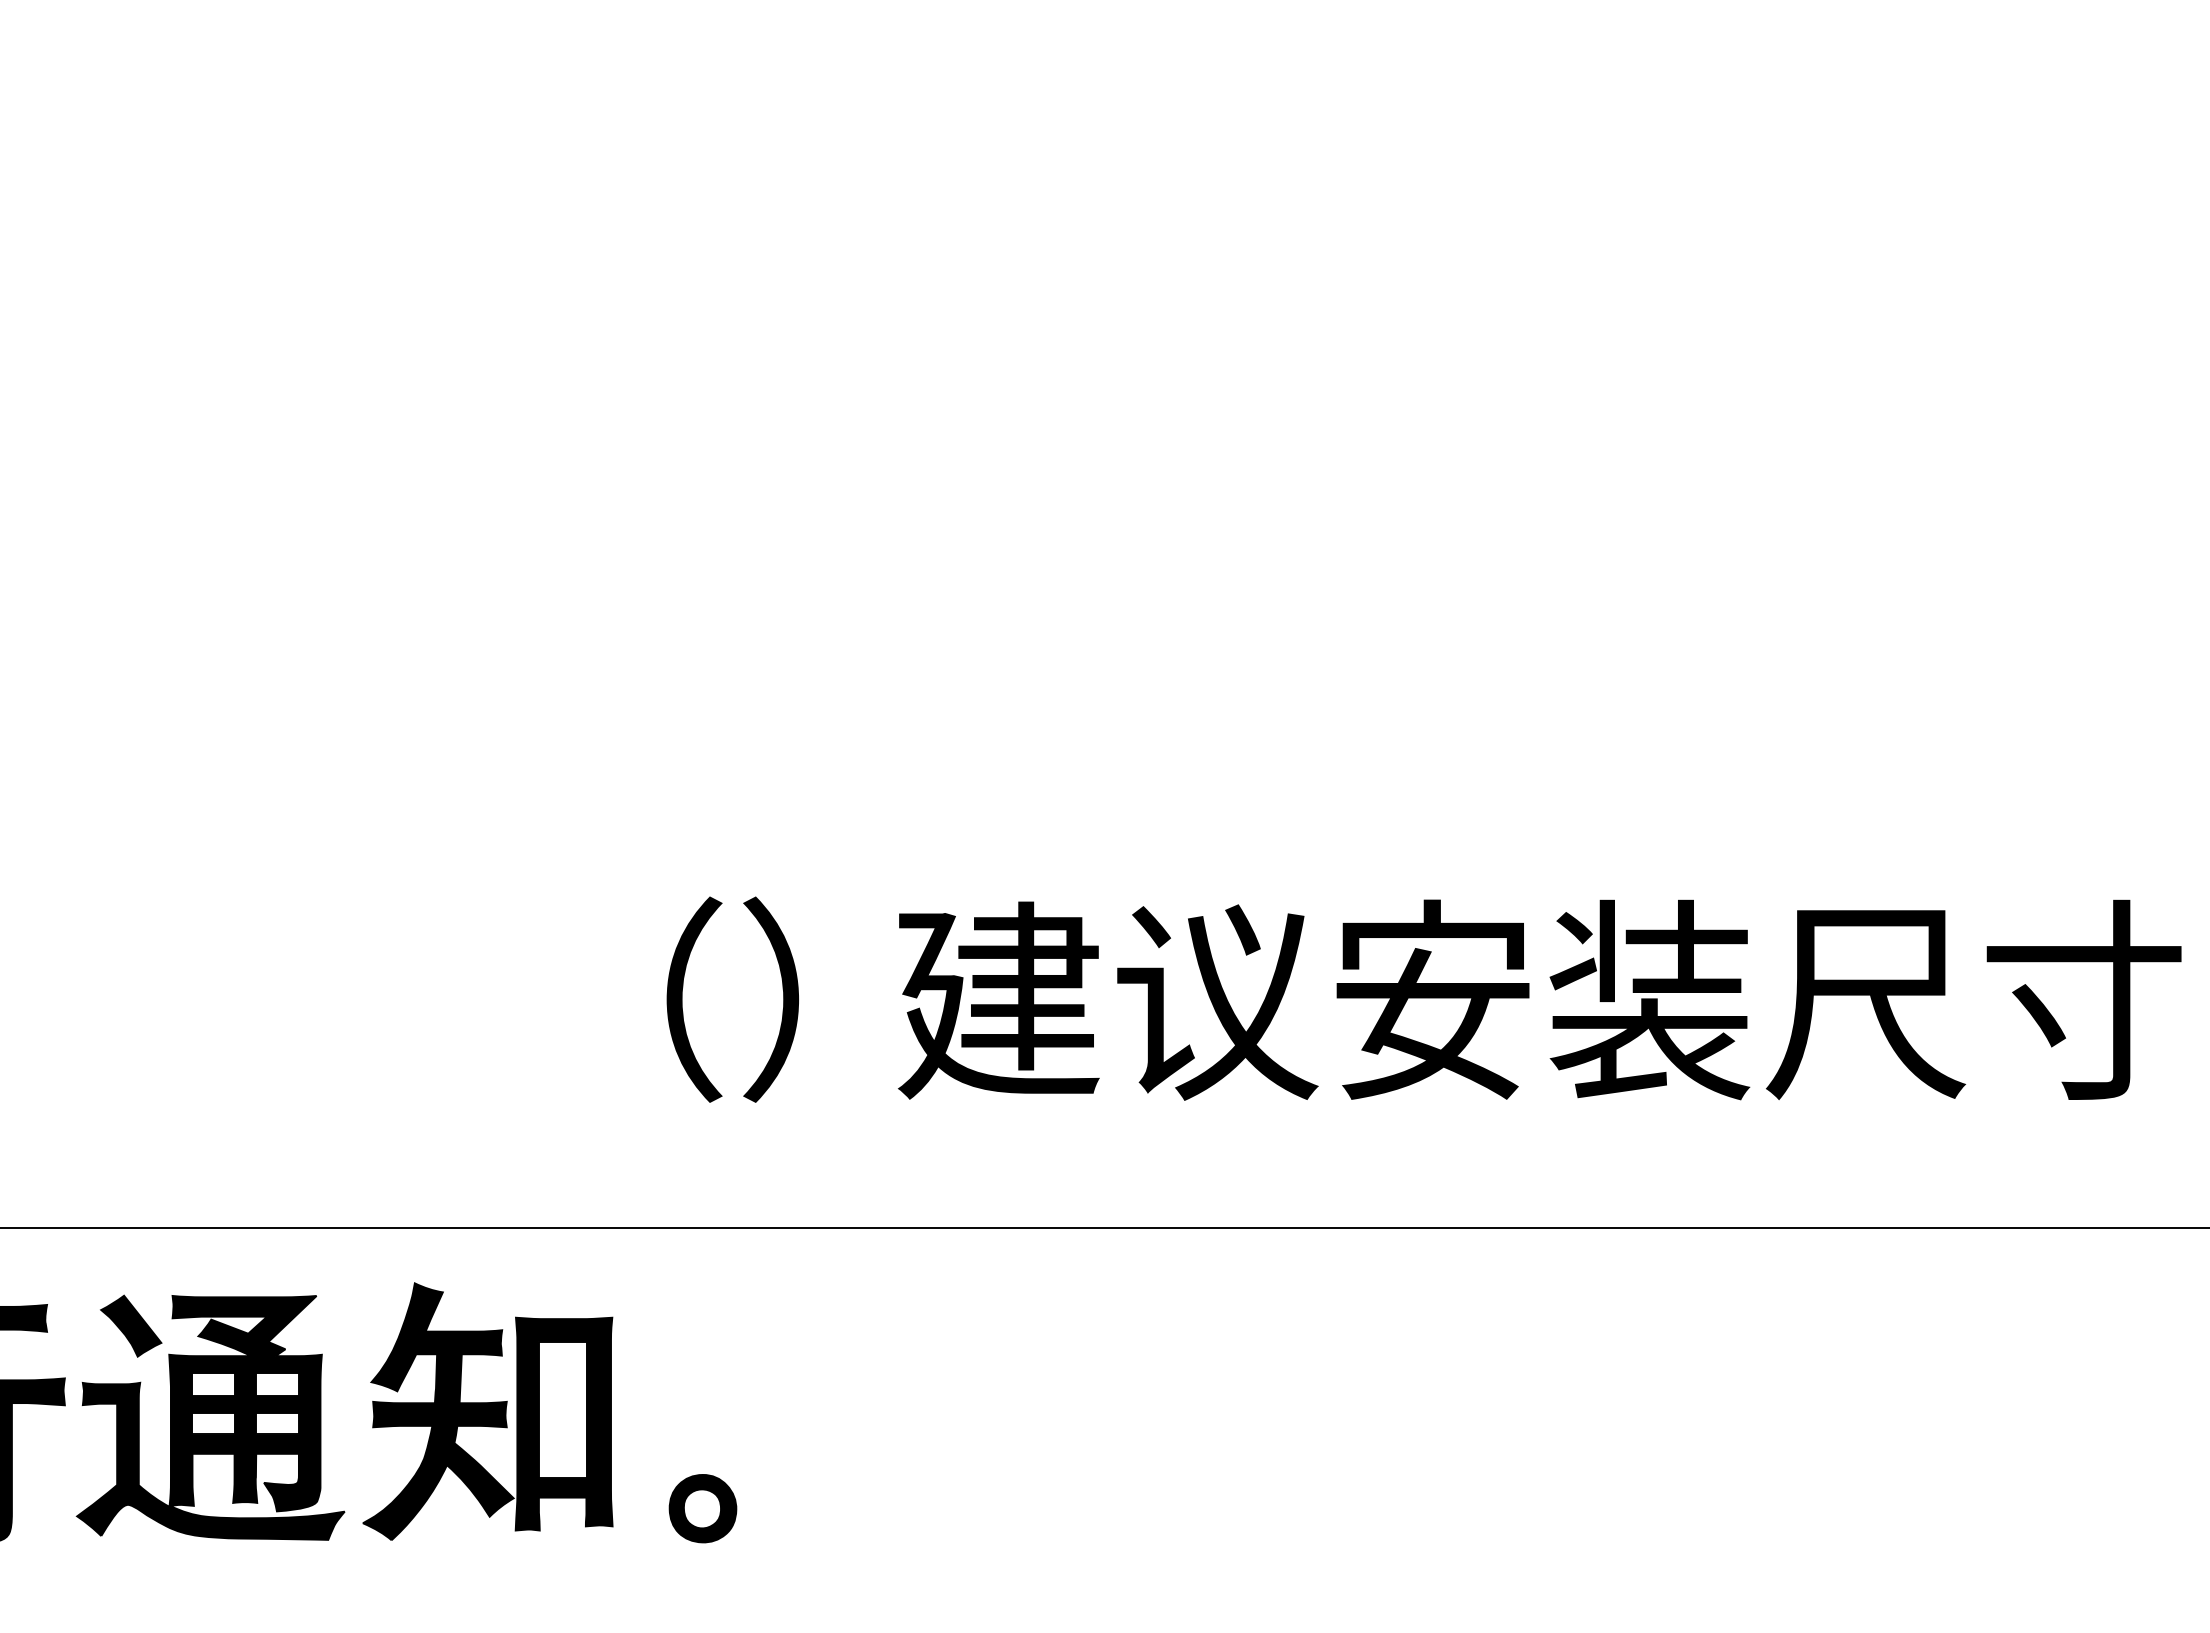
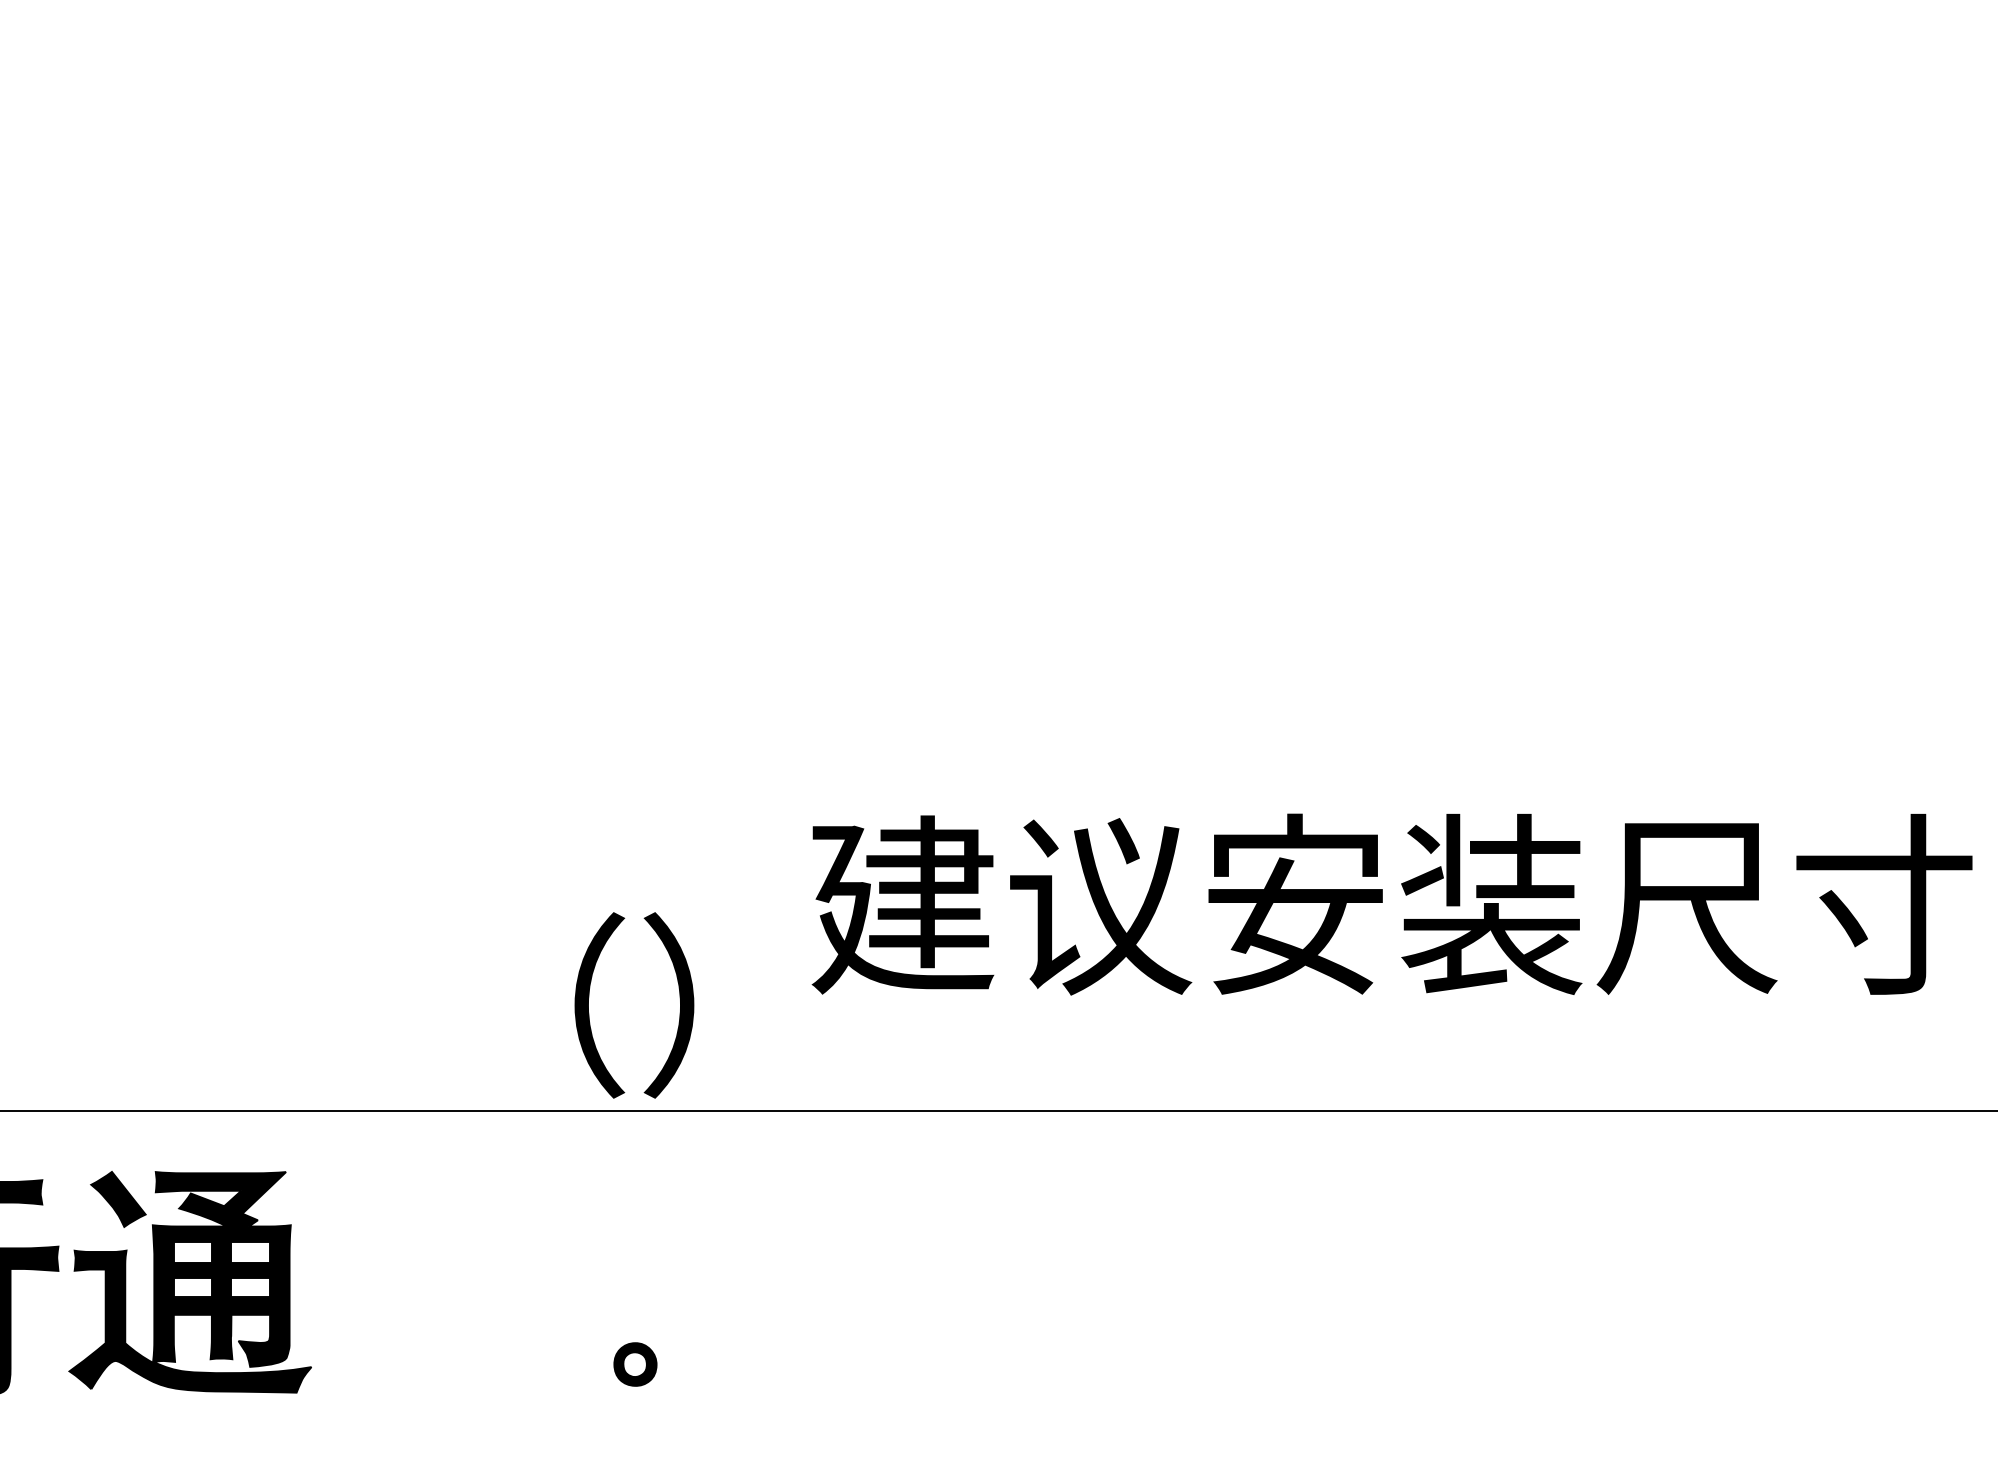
text: (732, 999) -> (634, 1005), moved
part: (487, 1411) -> (440, 1276), removed
part: (702, 1508) -> (635, 1364), size x0.7

